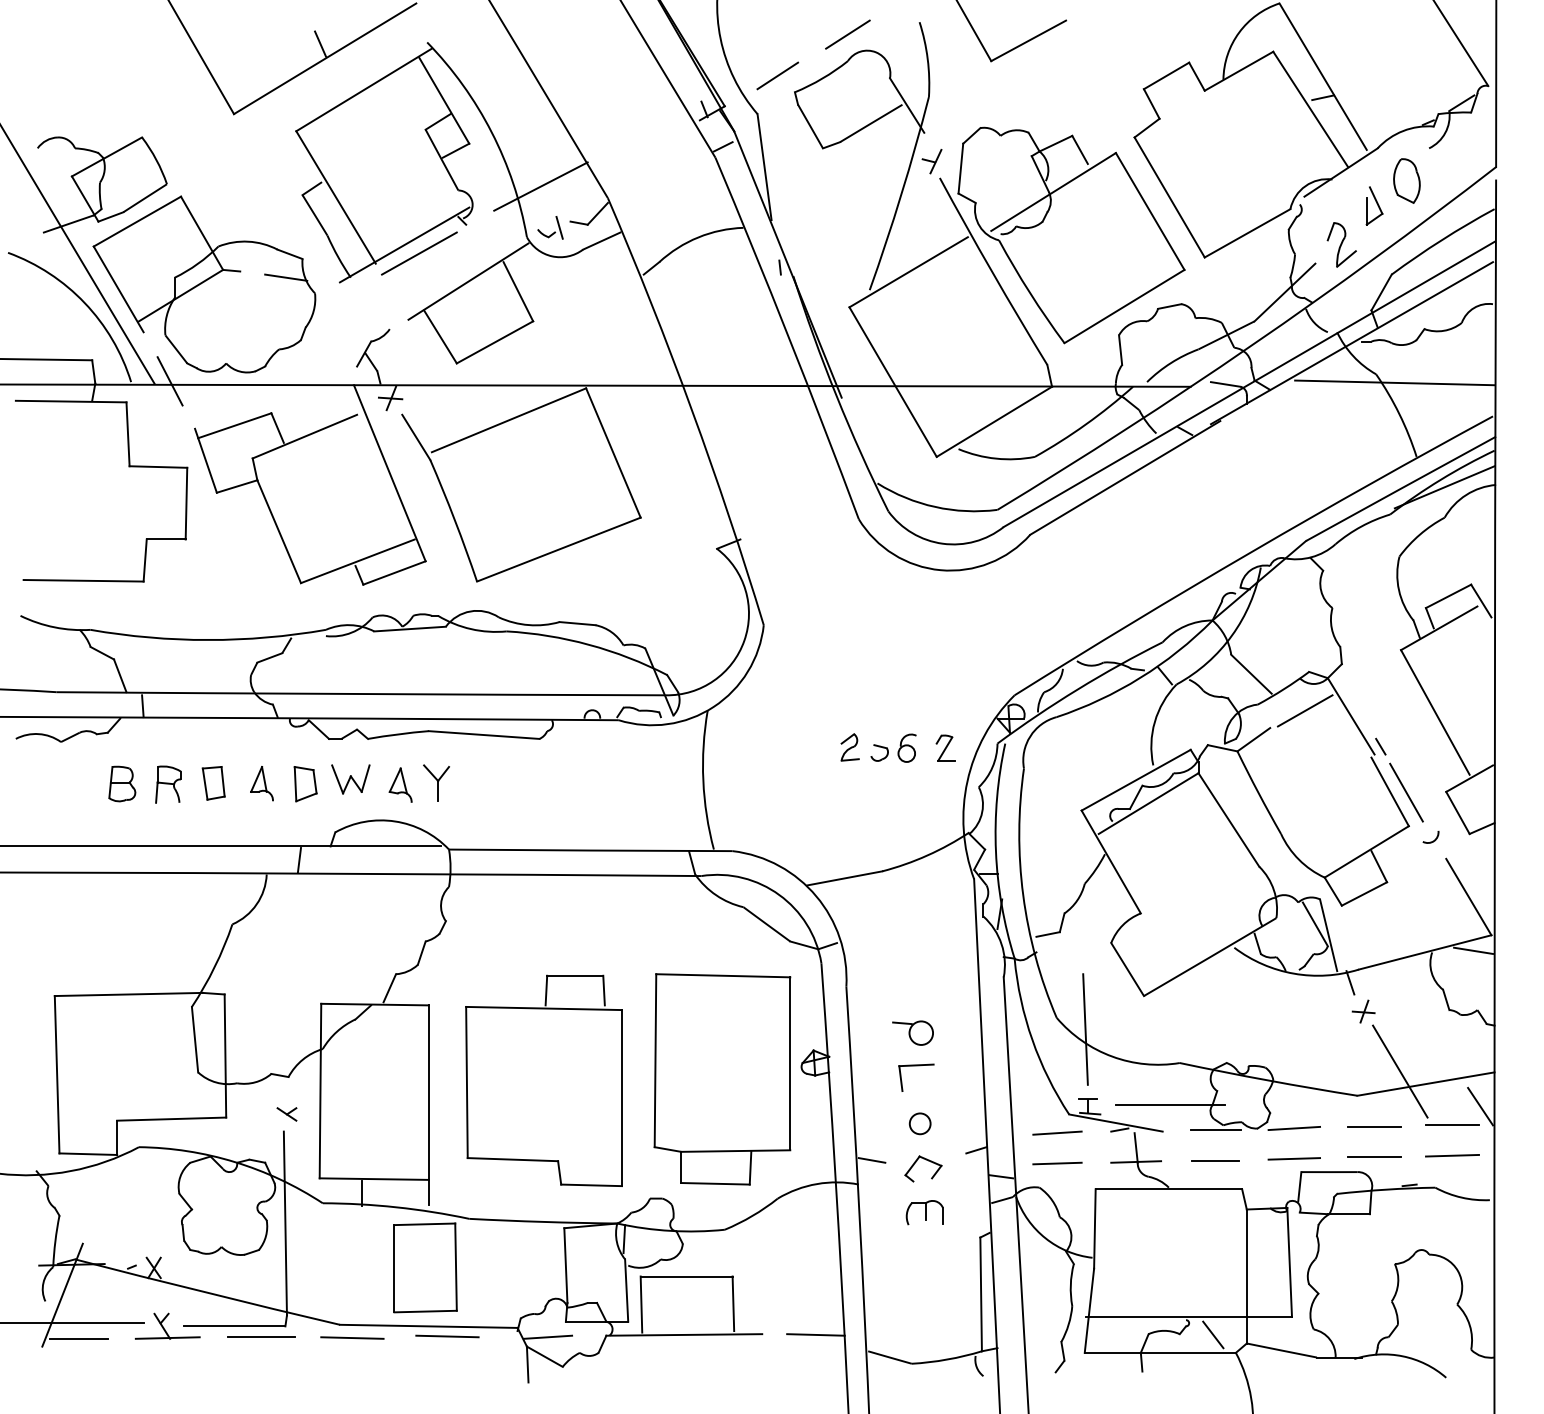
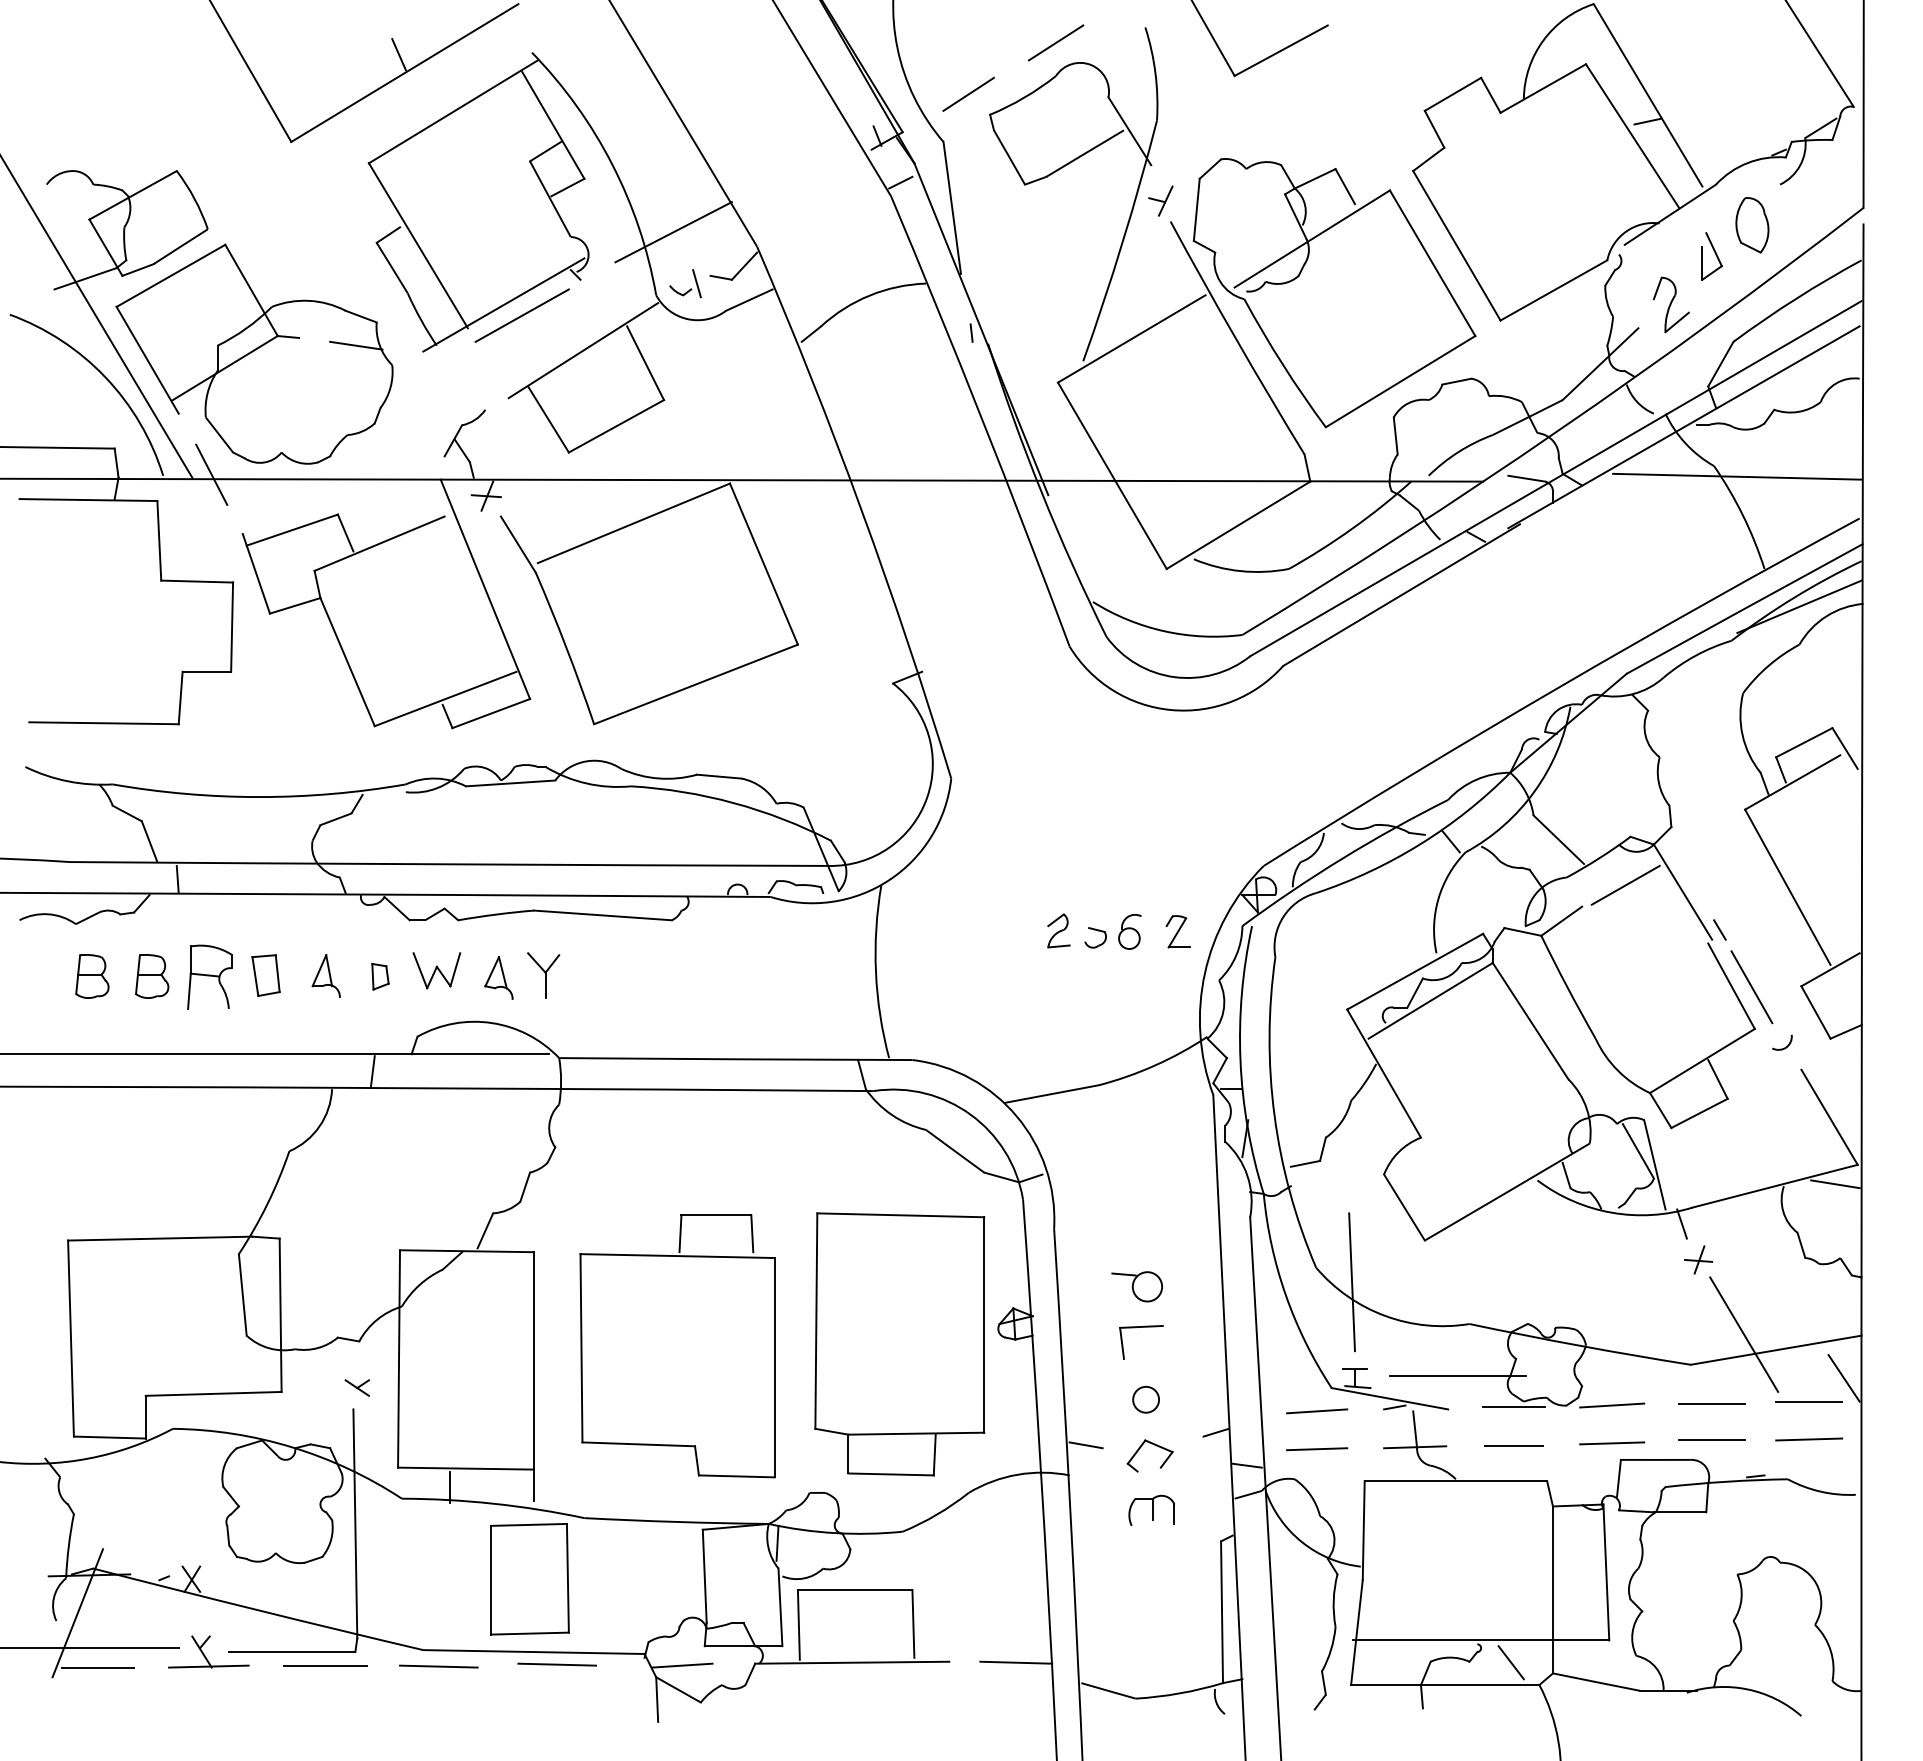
part: (74, 783) -> (92, 975), added
part: (168, 784) -> (209, 977), size x1.4
part: (305, 784) -> (380, 977), size x0.6

